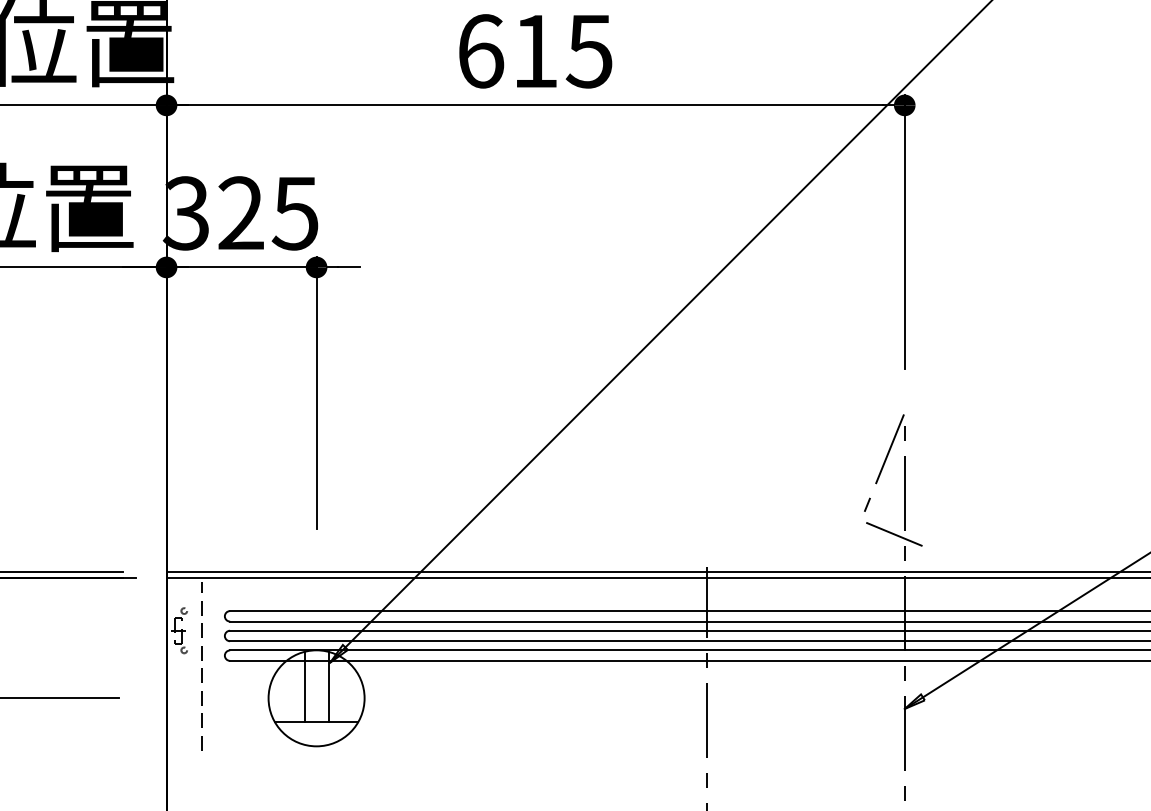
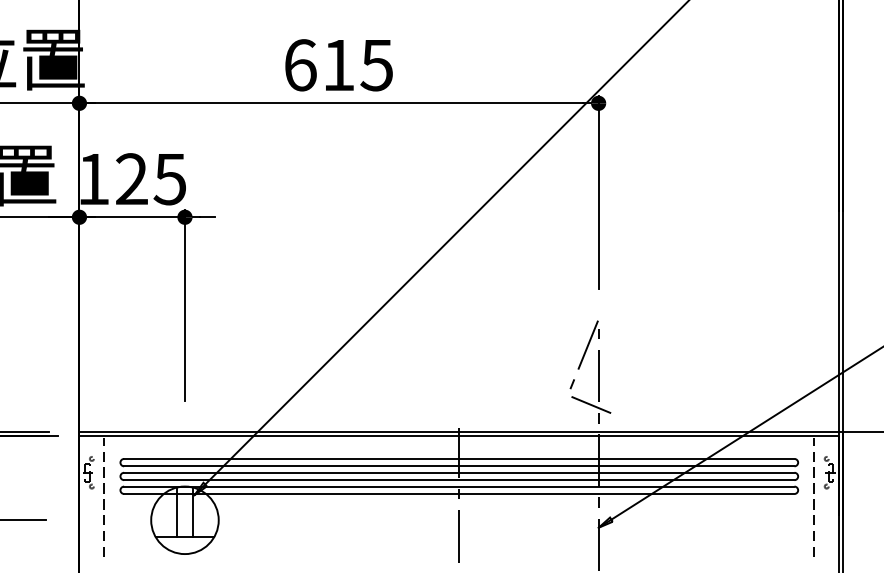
text: (185, 213) -> (92, 179), 325 -> 125

